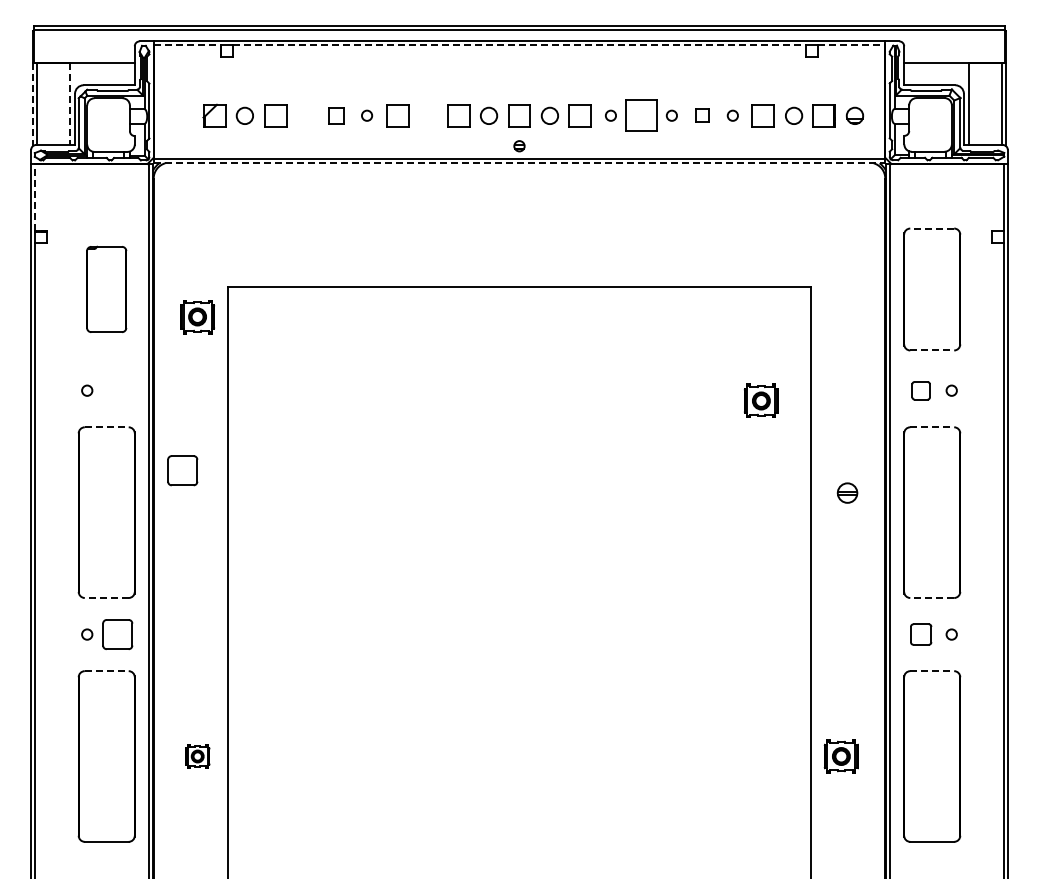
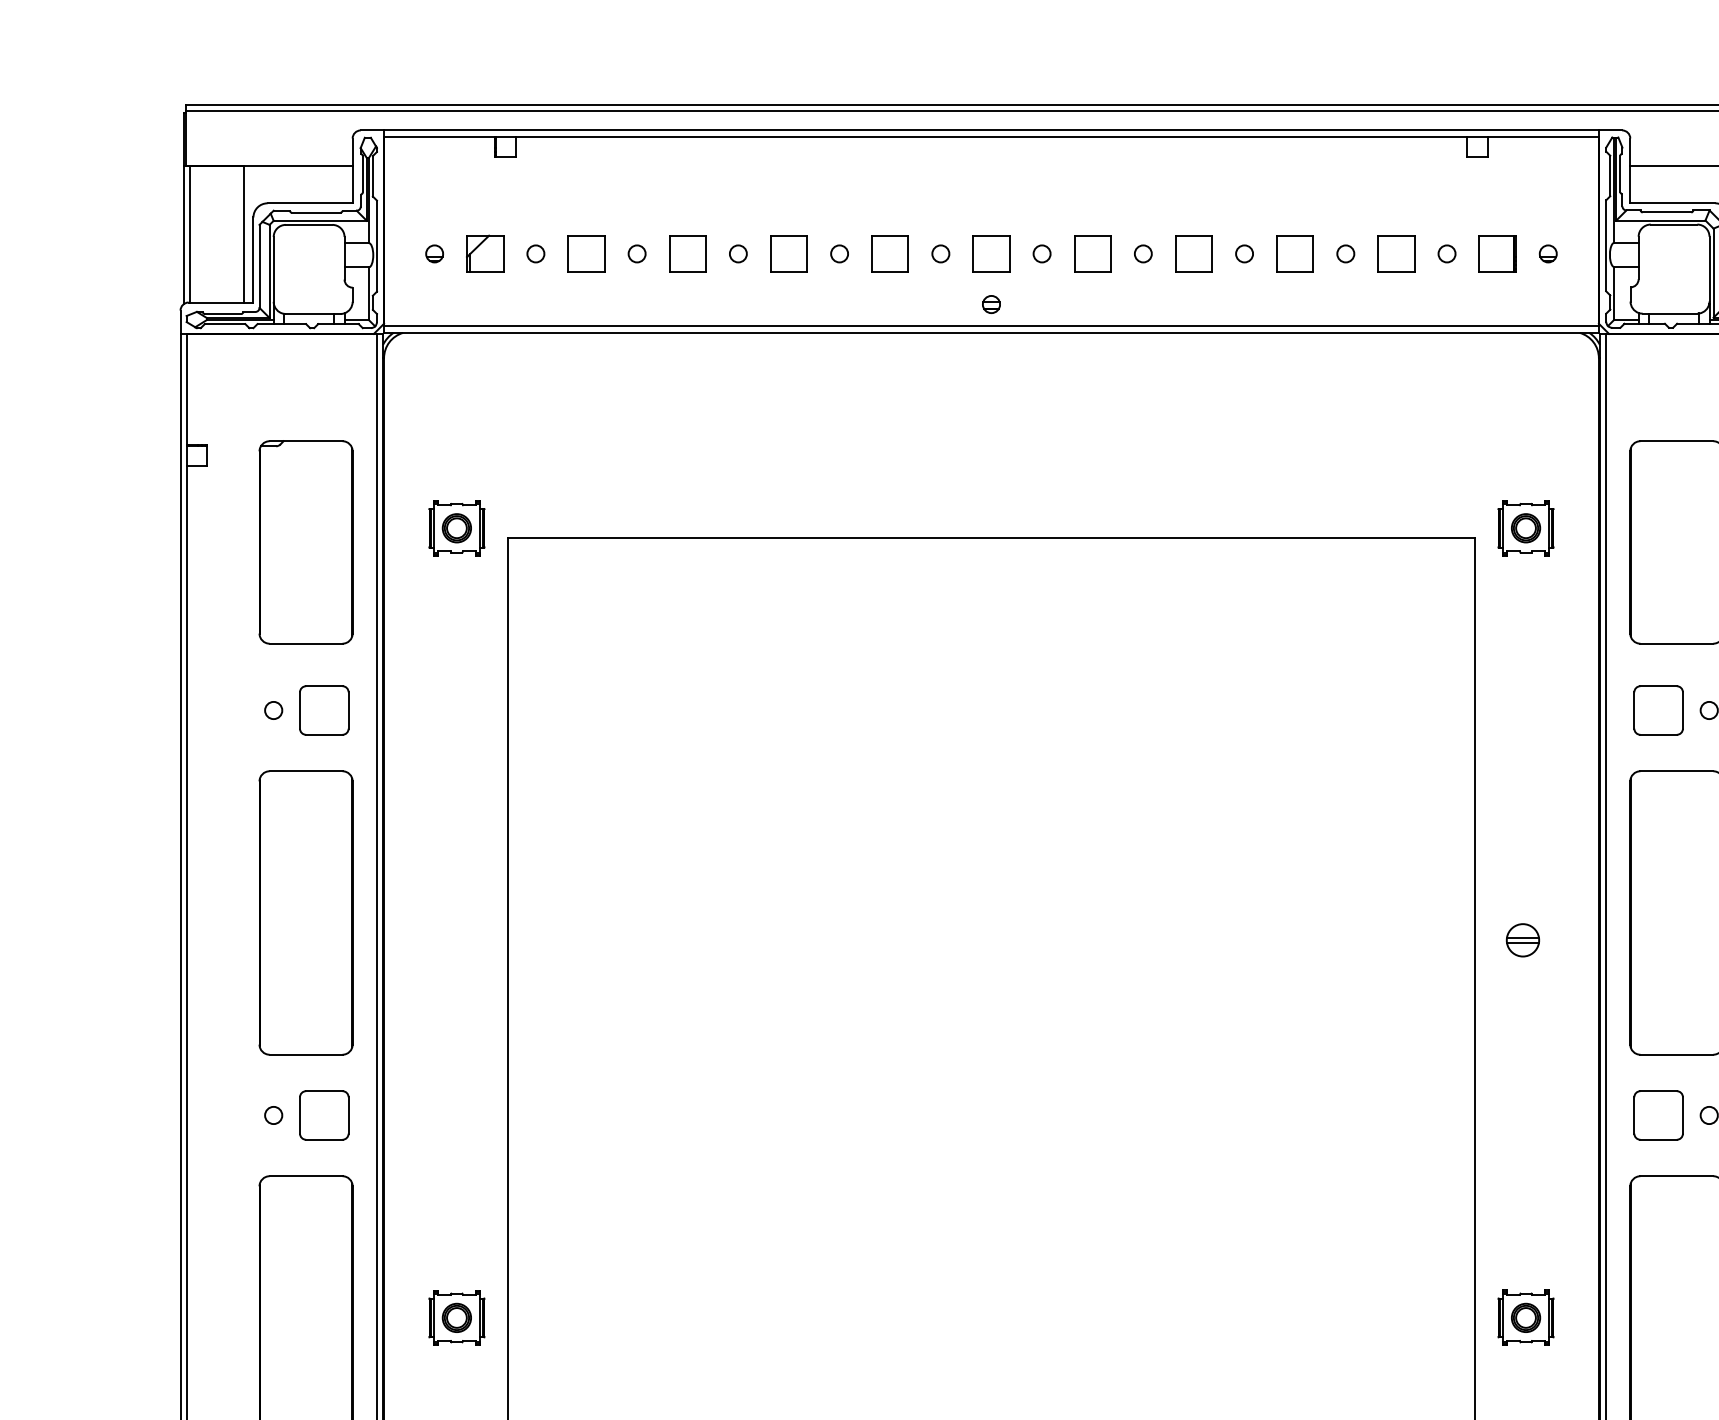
line: (187, 45) -> (440, 137), dashed -> solid
line: (519, 45) -> (991, 137), dashed -> solid
line: (851, 45) -> (1542, 137), dashed -> solid
line: (32, 104) -> (182, 235), dashed -> solid
line: (69, 104) -> (244, 235), dashed -> solid
part: (184, 115) -> (435, 253), added
circle: (245, 115) -> (536, 253), size x0.62
circle: (306, 115) -> (637, 253), added
part: (336, 115) -> (687, 253), size x1.43
circle: (427, 115) -> (838, 253), added
circle: (488, 115) -> (940, 253), size x0.62
circle: (549, 115) -> (1041, 253), size x0.62
part: (640, 115) -> (1192, 253), size x0.71
part: (701, 115) -> (1293, 253), size x1.67
circle: (793, 115) -> (1446, 253), size x0.62
part: (854, 115) -> (1547, 253), size x0.62
line: (519, 163) -> (991, 333), dashed -> solid
line: (35, 197) -> (187, 389), dashed -> solid
line: (932, 228) -> (1677, 441), dashed -> solid
part: (106, 289) -> (305, 542), size x1.43
part: (197, 317) -> (456, 529), moved
line: (932, 350) -> (1677, 643), dashed -> solid
part: (920, 390) -> (1657, 710), size x1.67
part: (761, 400) -> (1526, 527), moved
line: (106, 427) -> (305, 771), dashed -> solid
line: (932, 427) -> (1677, 771), dashed -> solid
part: (182, 470) -> (323, 710), moved
part: (847, 492) -> (1522, 939), moved
line: (106, 598) -> (305, 1055), dashed -> solid
line: (932, 598) -> (1677, 1055), dashed -> solid
part: (920, 634) -> (1657, 1115), size x1.43
line: (106, 671) -> (305, 1176), dashed -> solid
line: (932, 671) -> (1677, 1176), dashed -> solid
part: (197, 756) -> (456, 1317), size x1.43

